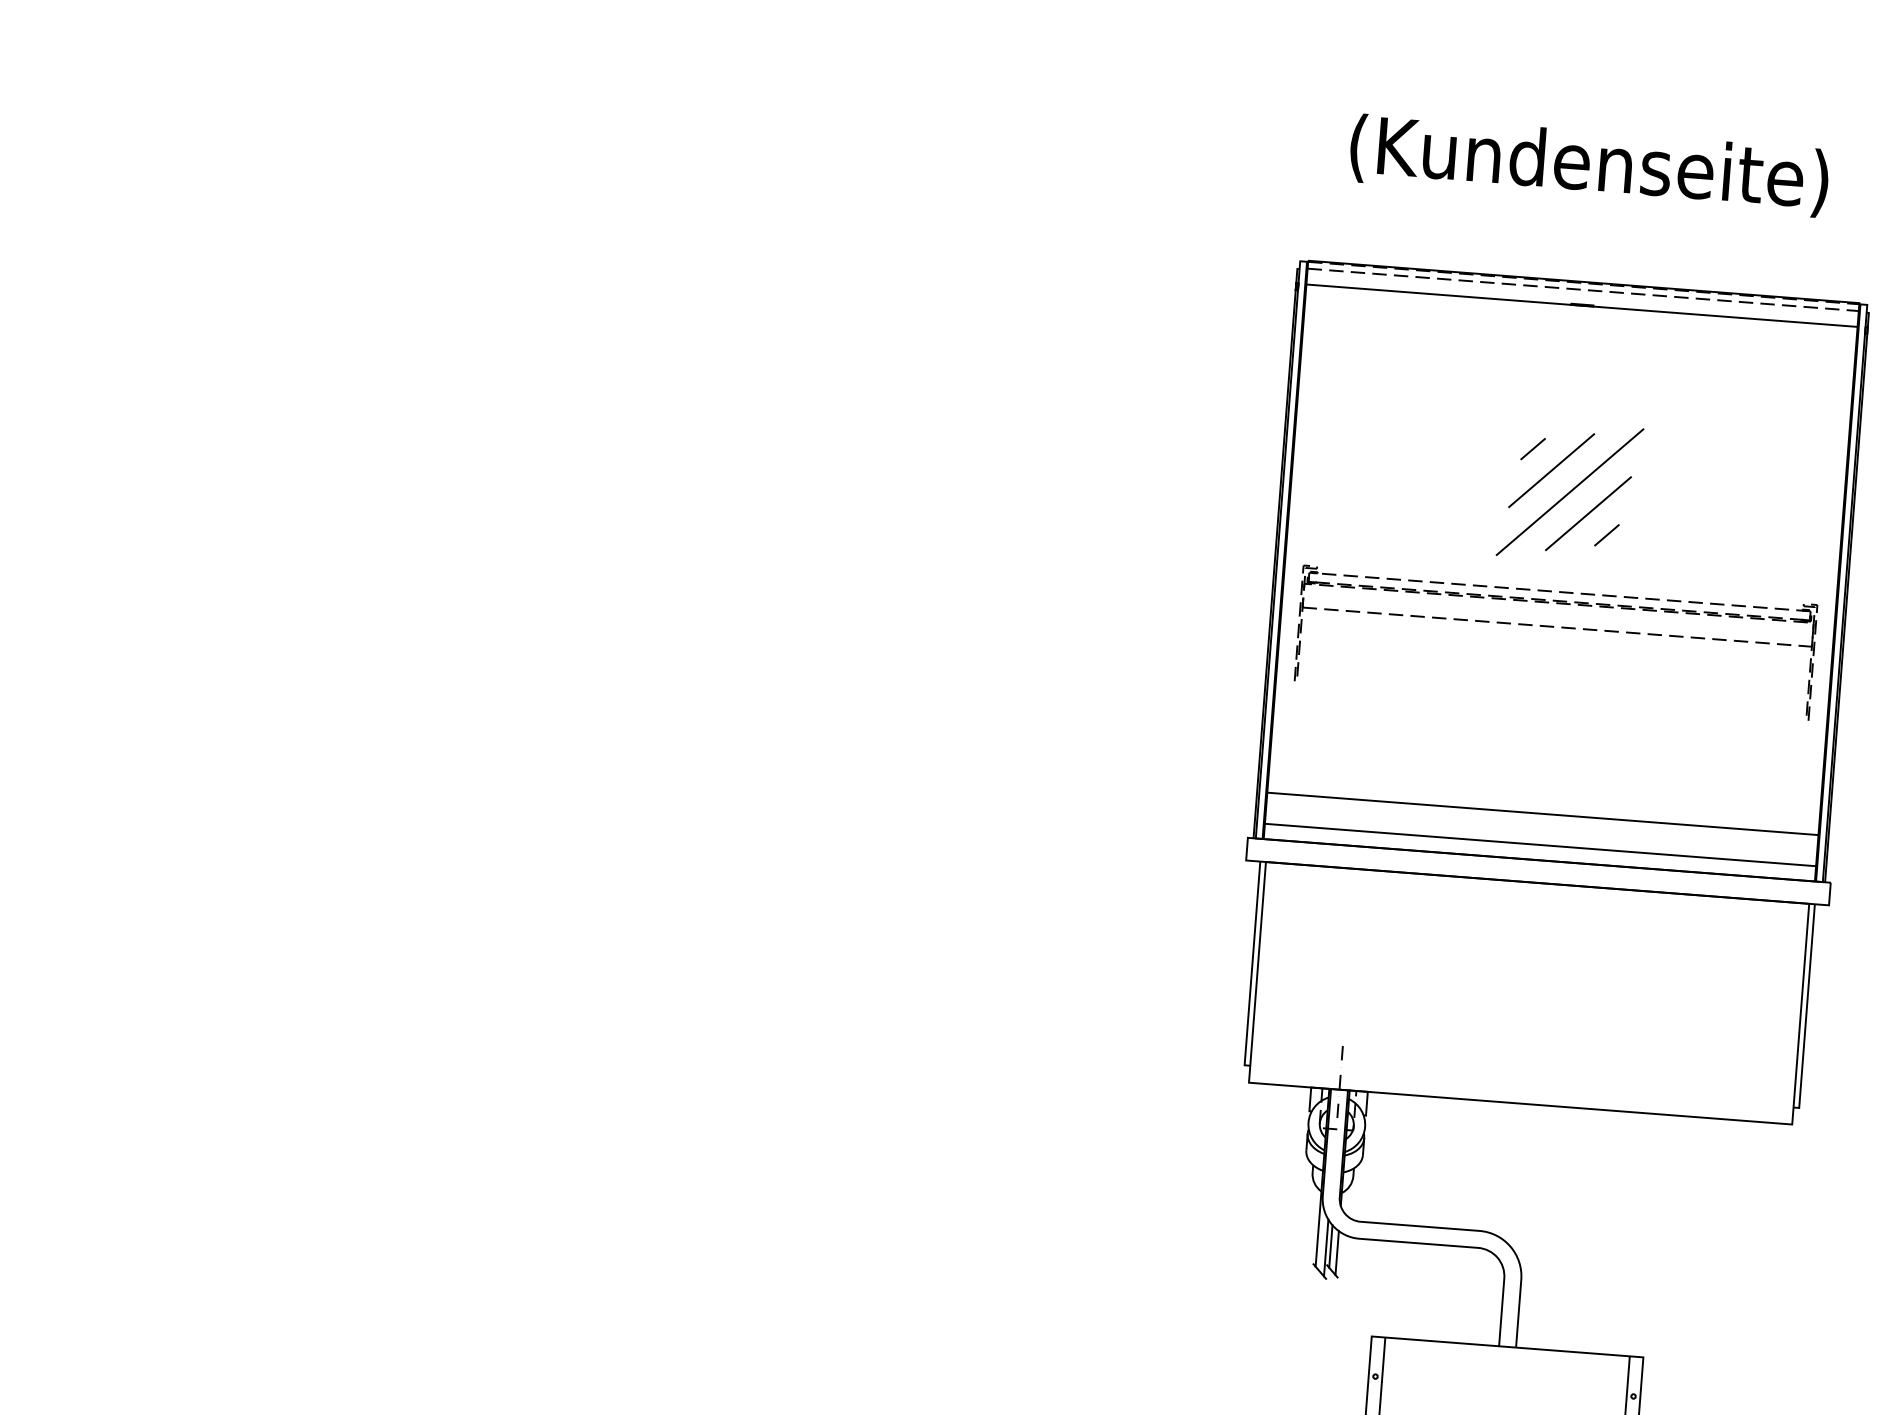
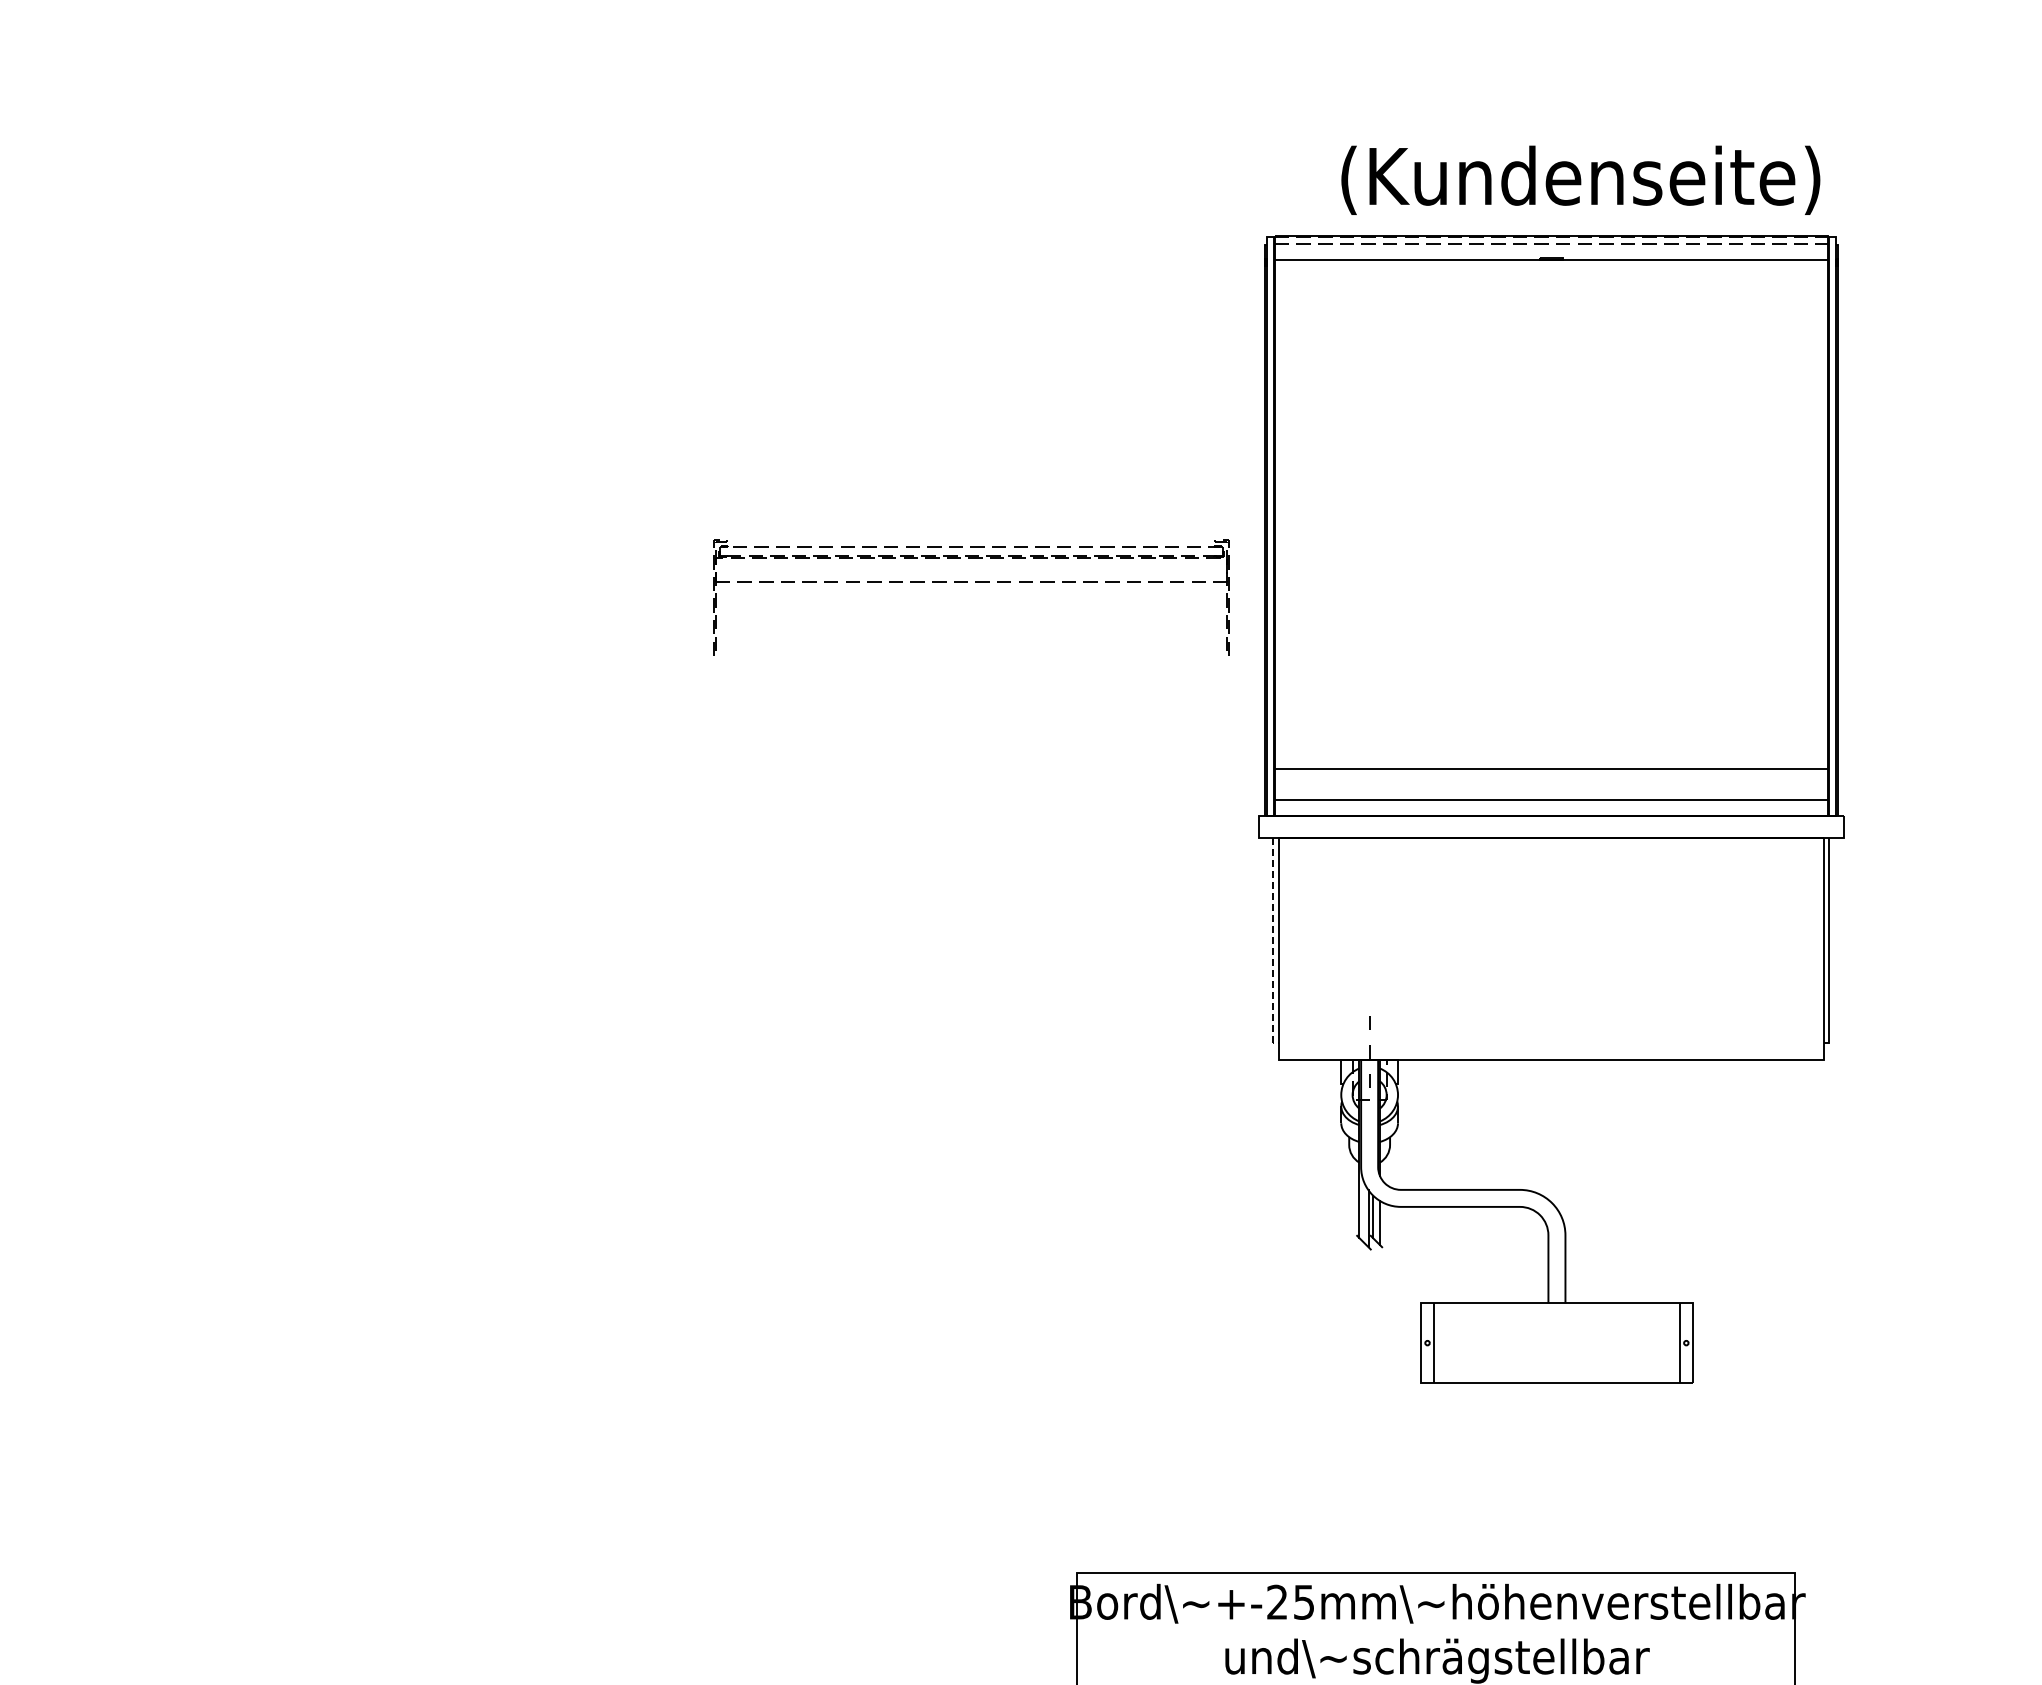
text: (1589, 164) -> (1580, 179), moved
part: (1569, 492) -> (1553, 446), removed
part: (1553, 627) -> (967, 582), moved
line: (1252, 967) -> (1273, 944), solid -> dashed

